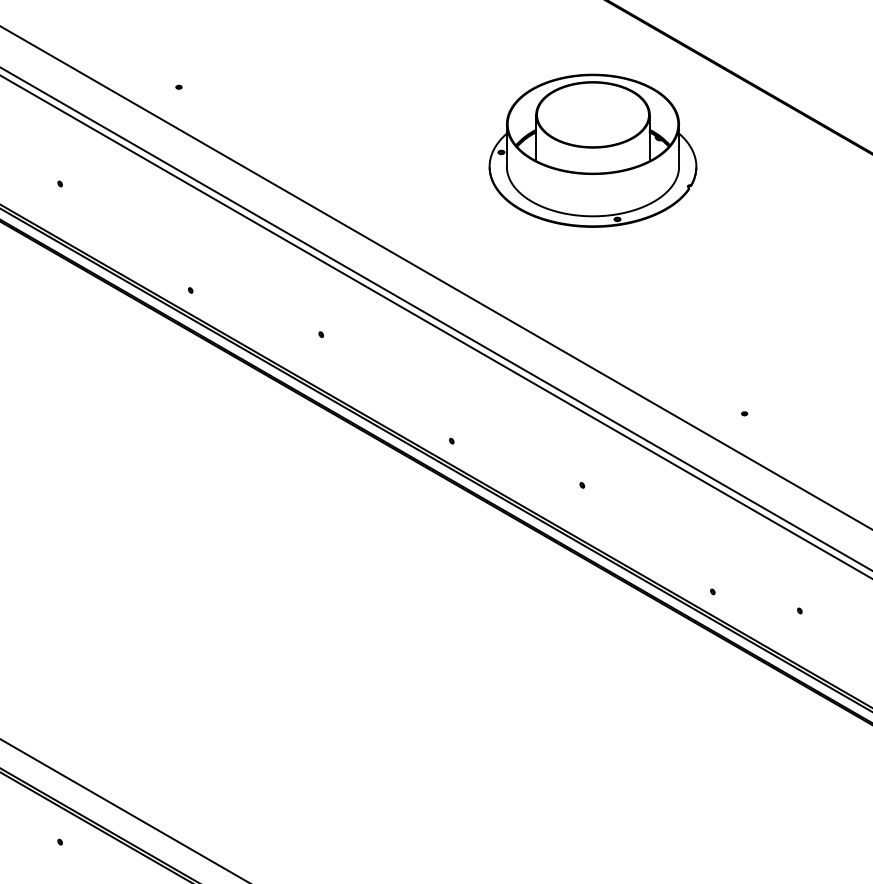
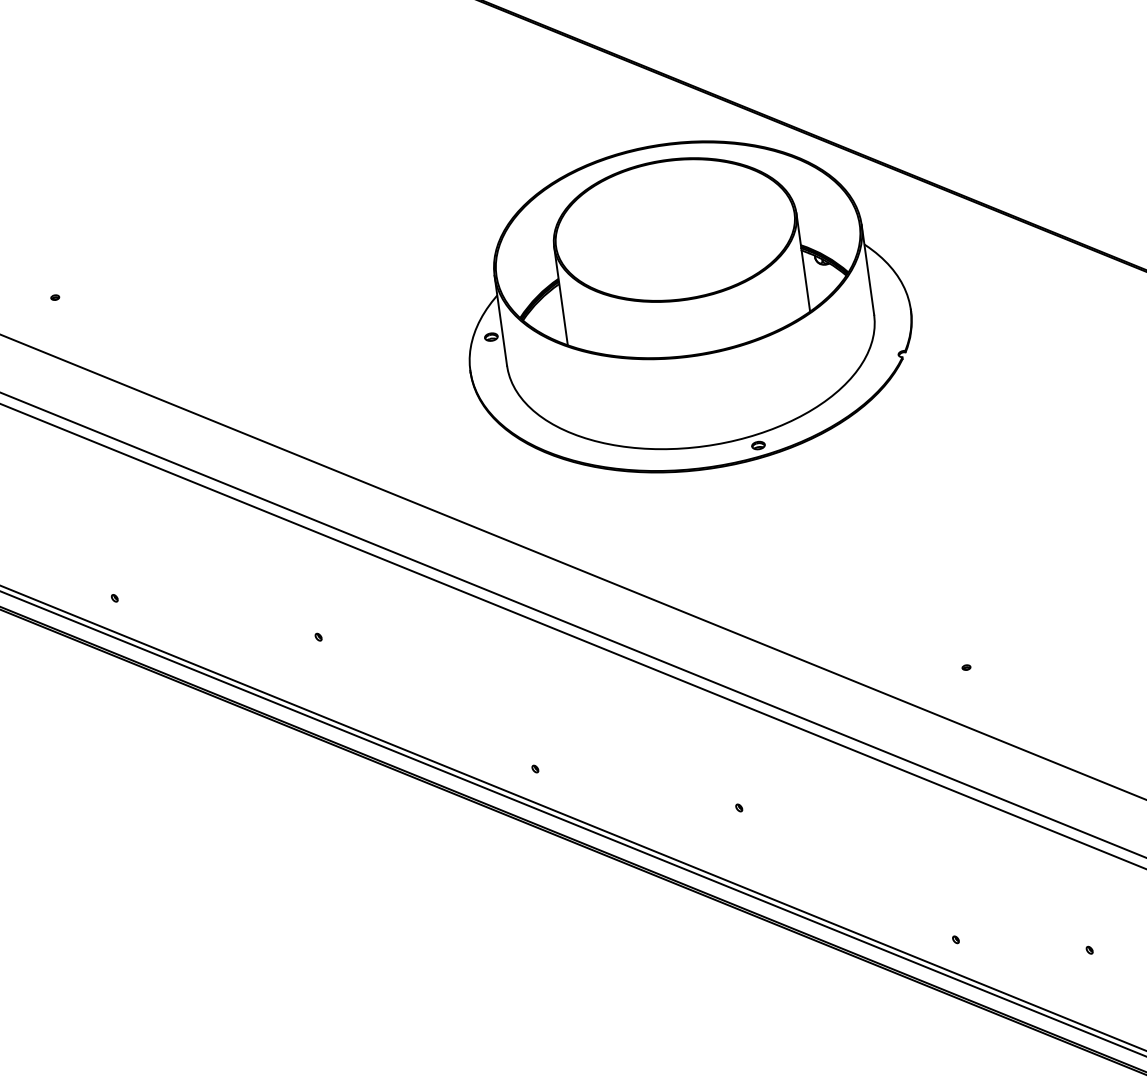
part: (592, 150) -> (685, 306), size x1.43

